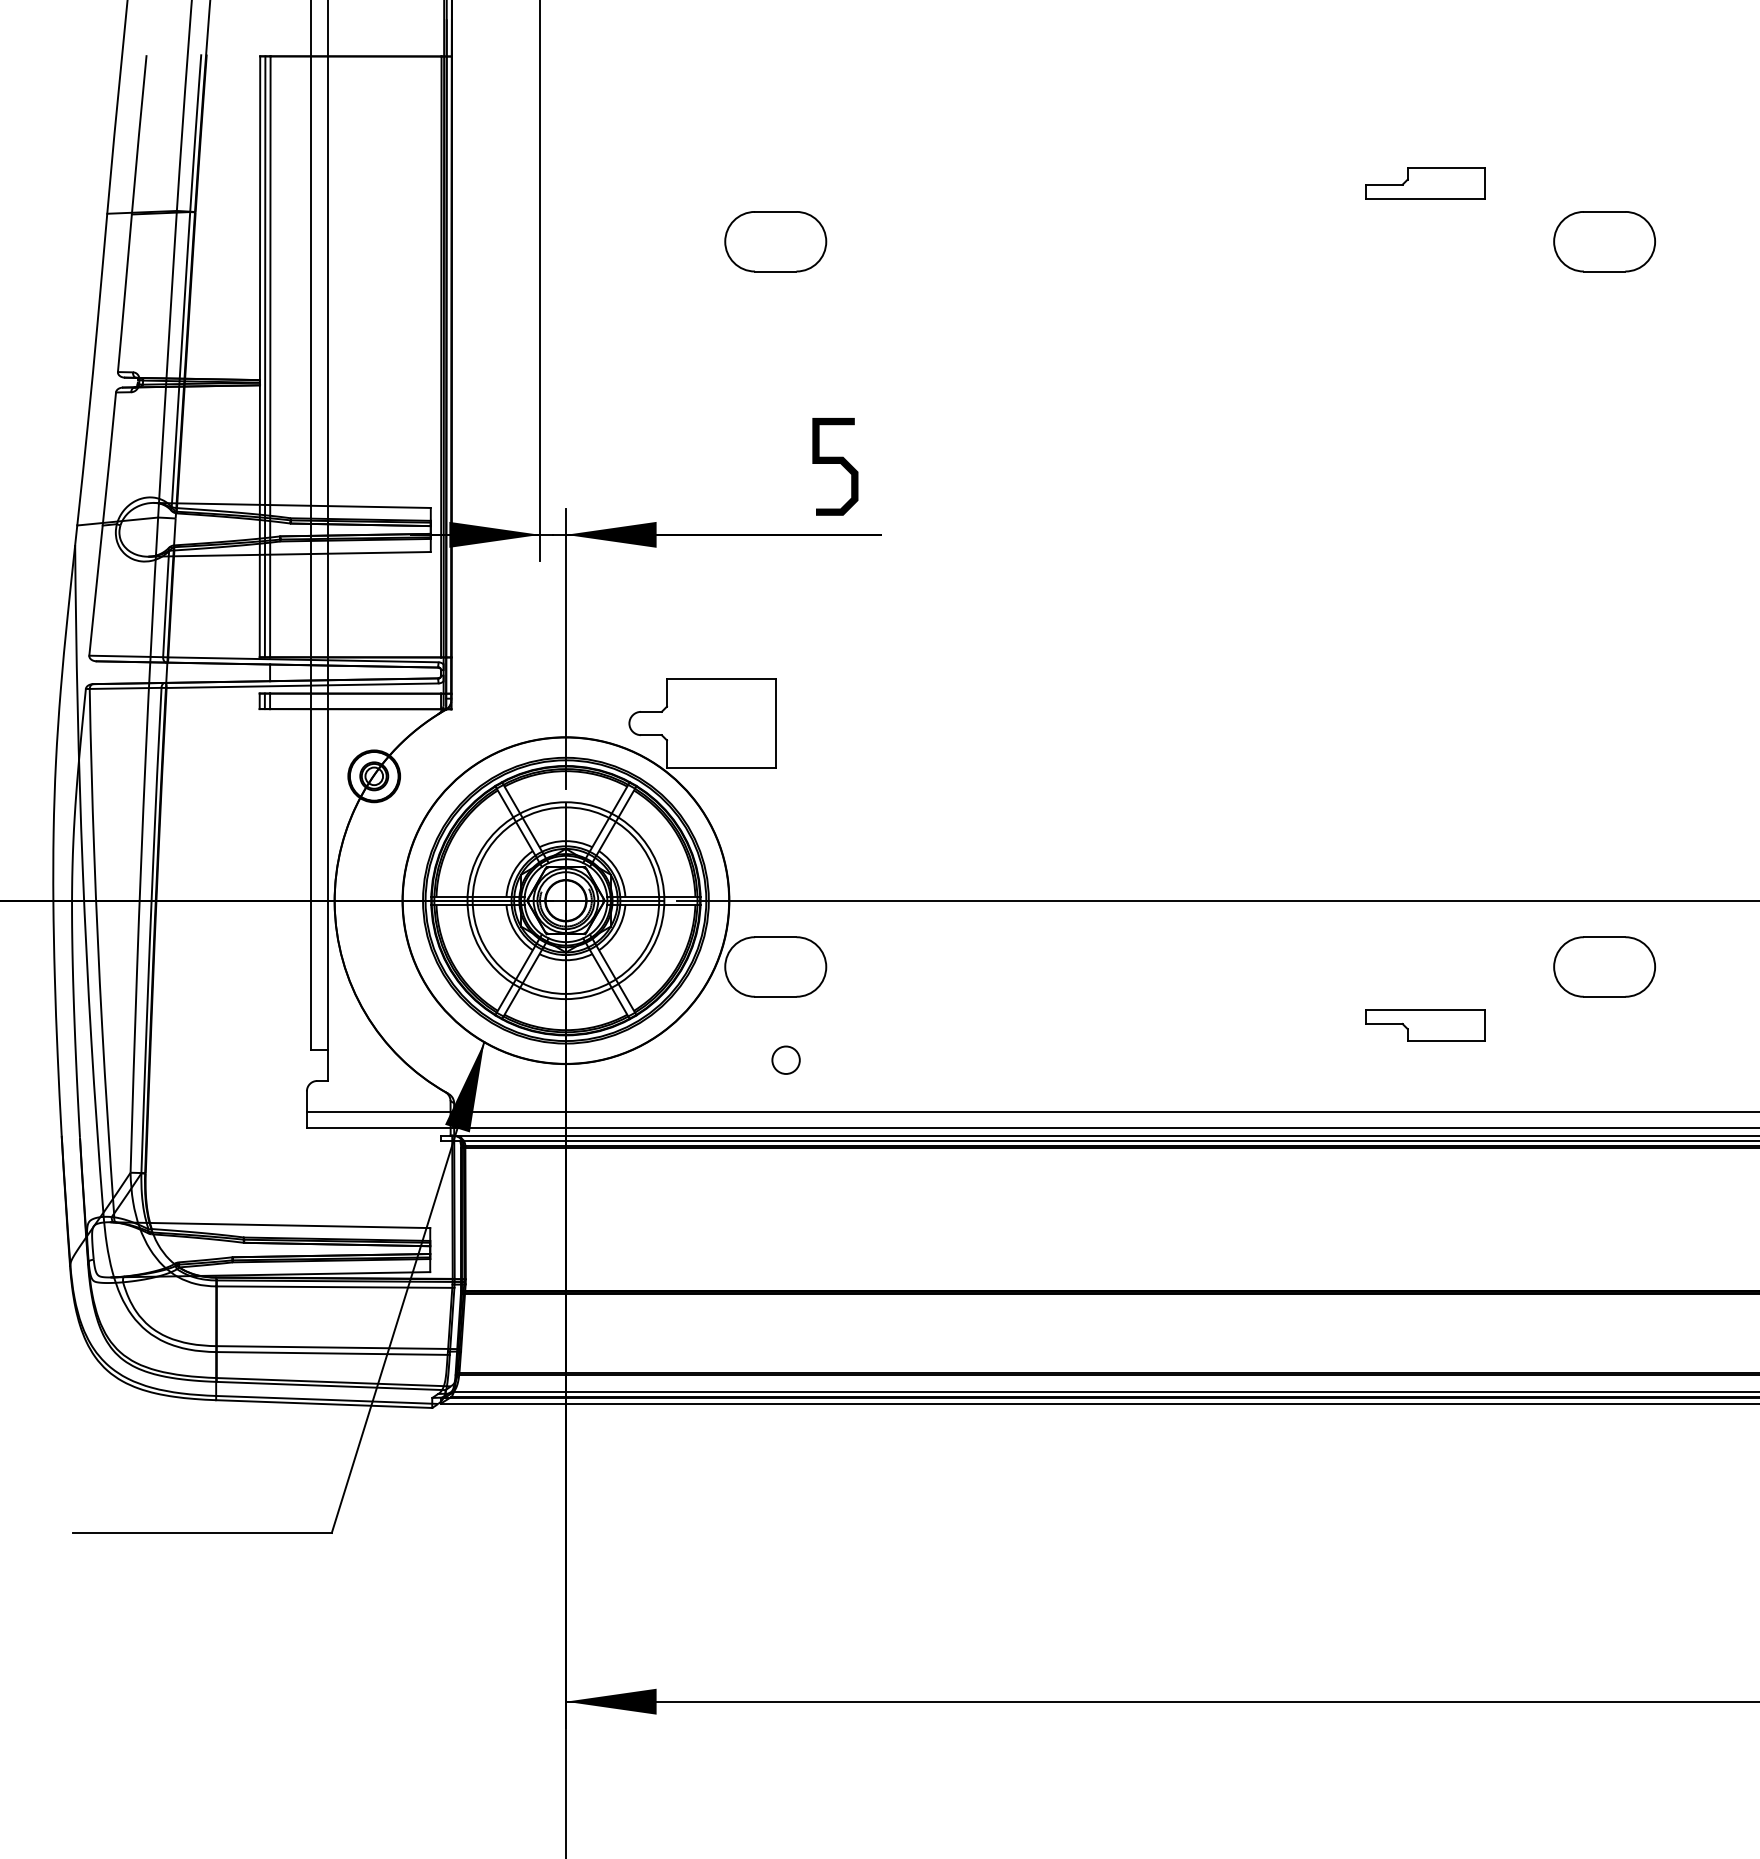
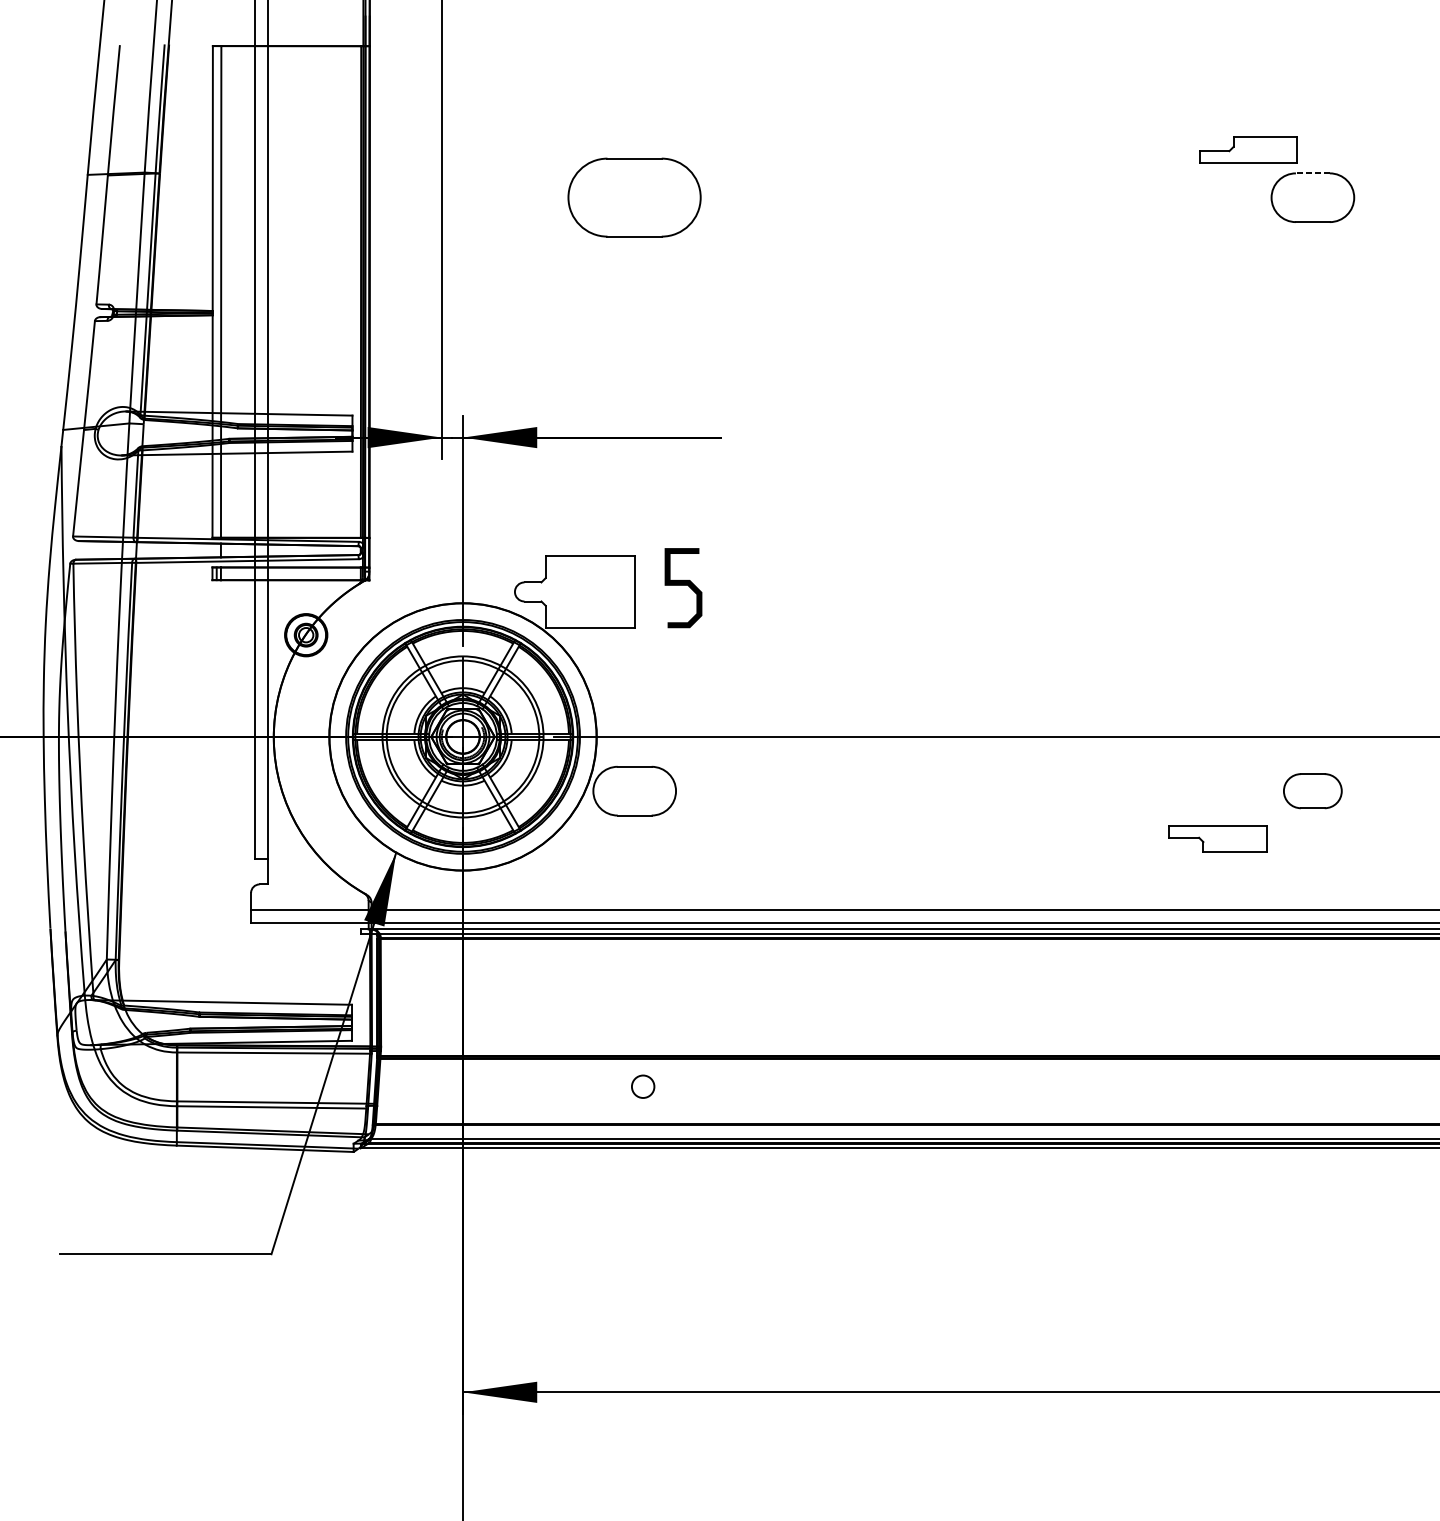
part: (1425, 183) -> (1248, 150), moved
line: (1604, 211) -> (1312, 173), solid -> dashed
part: (775, 241) -> (634, 197), size x1.6
line: (264, 356) -> (216, 291), removed
curve: (835, 463) -> (683, 585), moved
part: (1604, 966) -> (1312, 790), size x0.7
part: (1425, 1025) -> (1217, 839), moved
circle: (785, 1059) -> (642, 1086), moved

